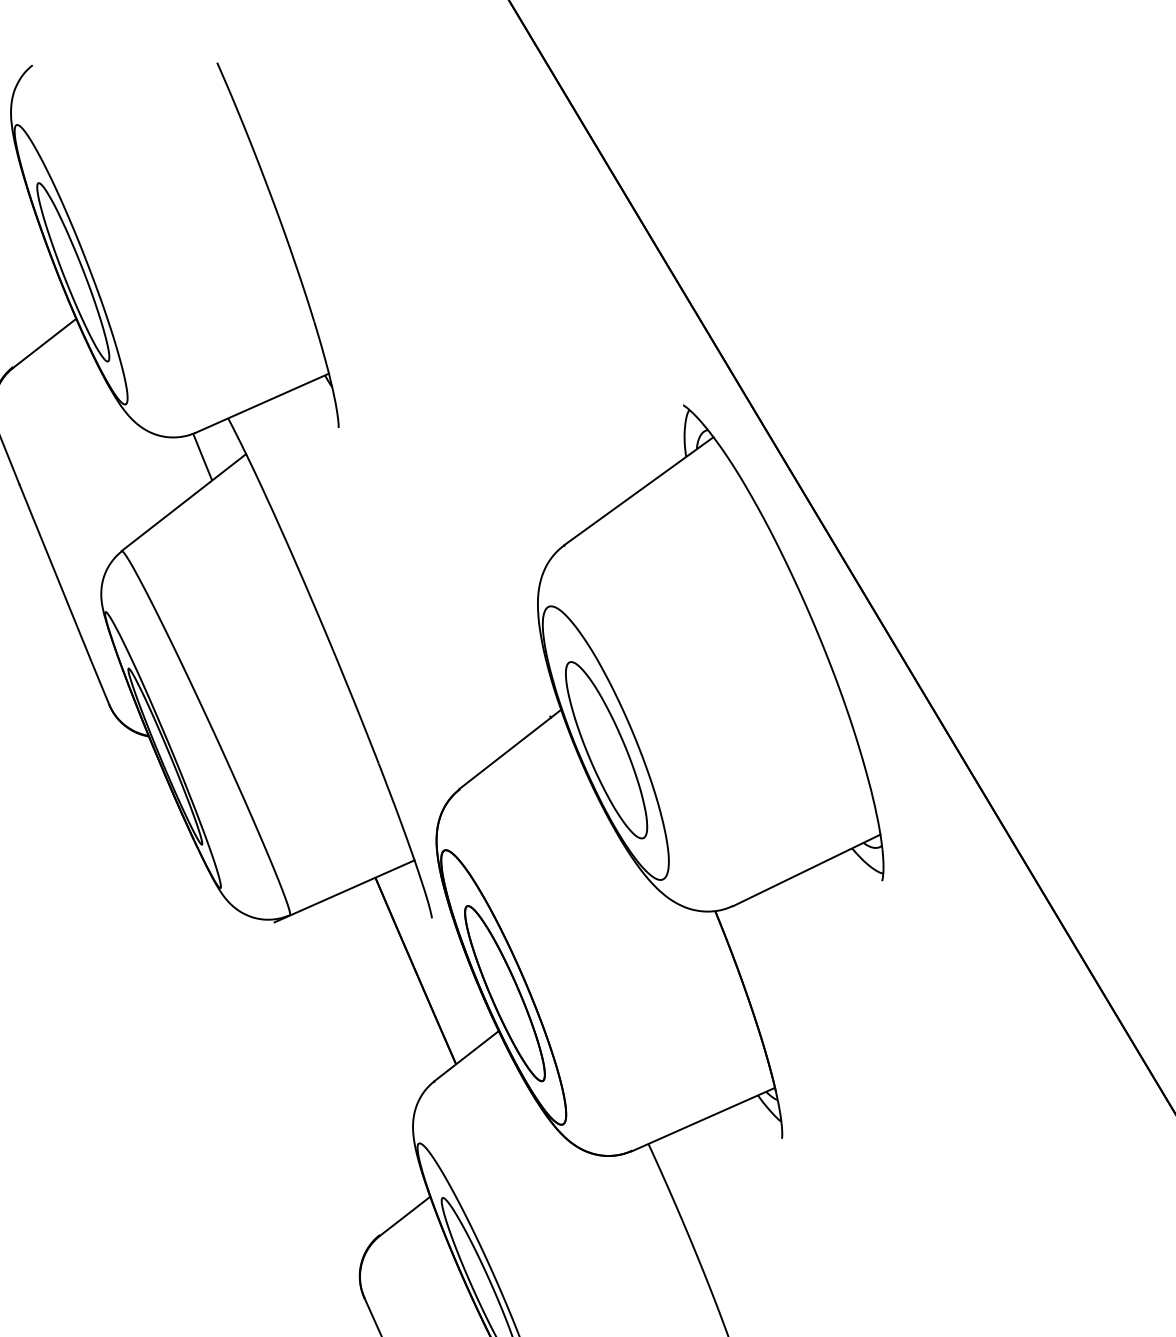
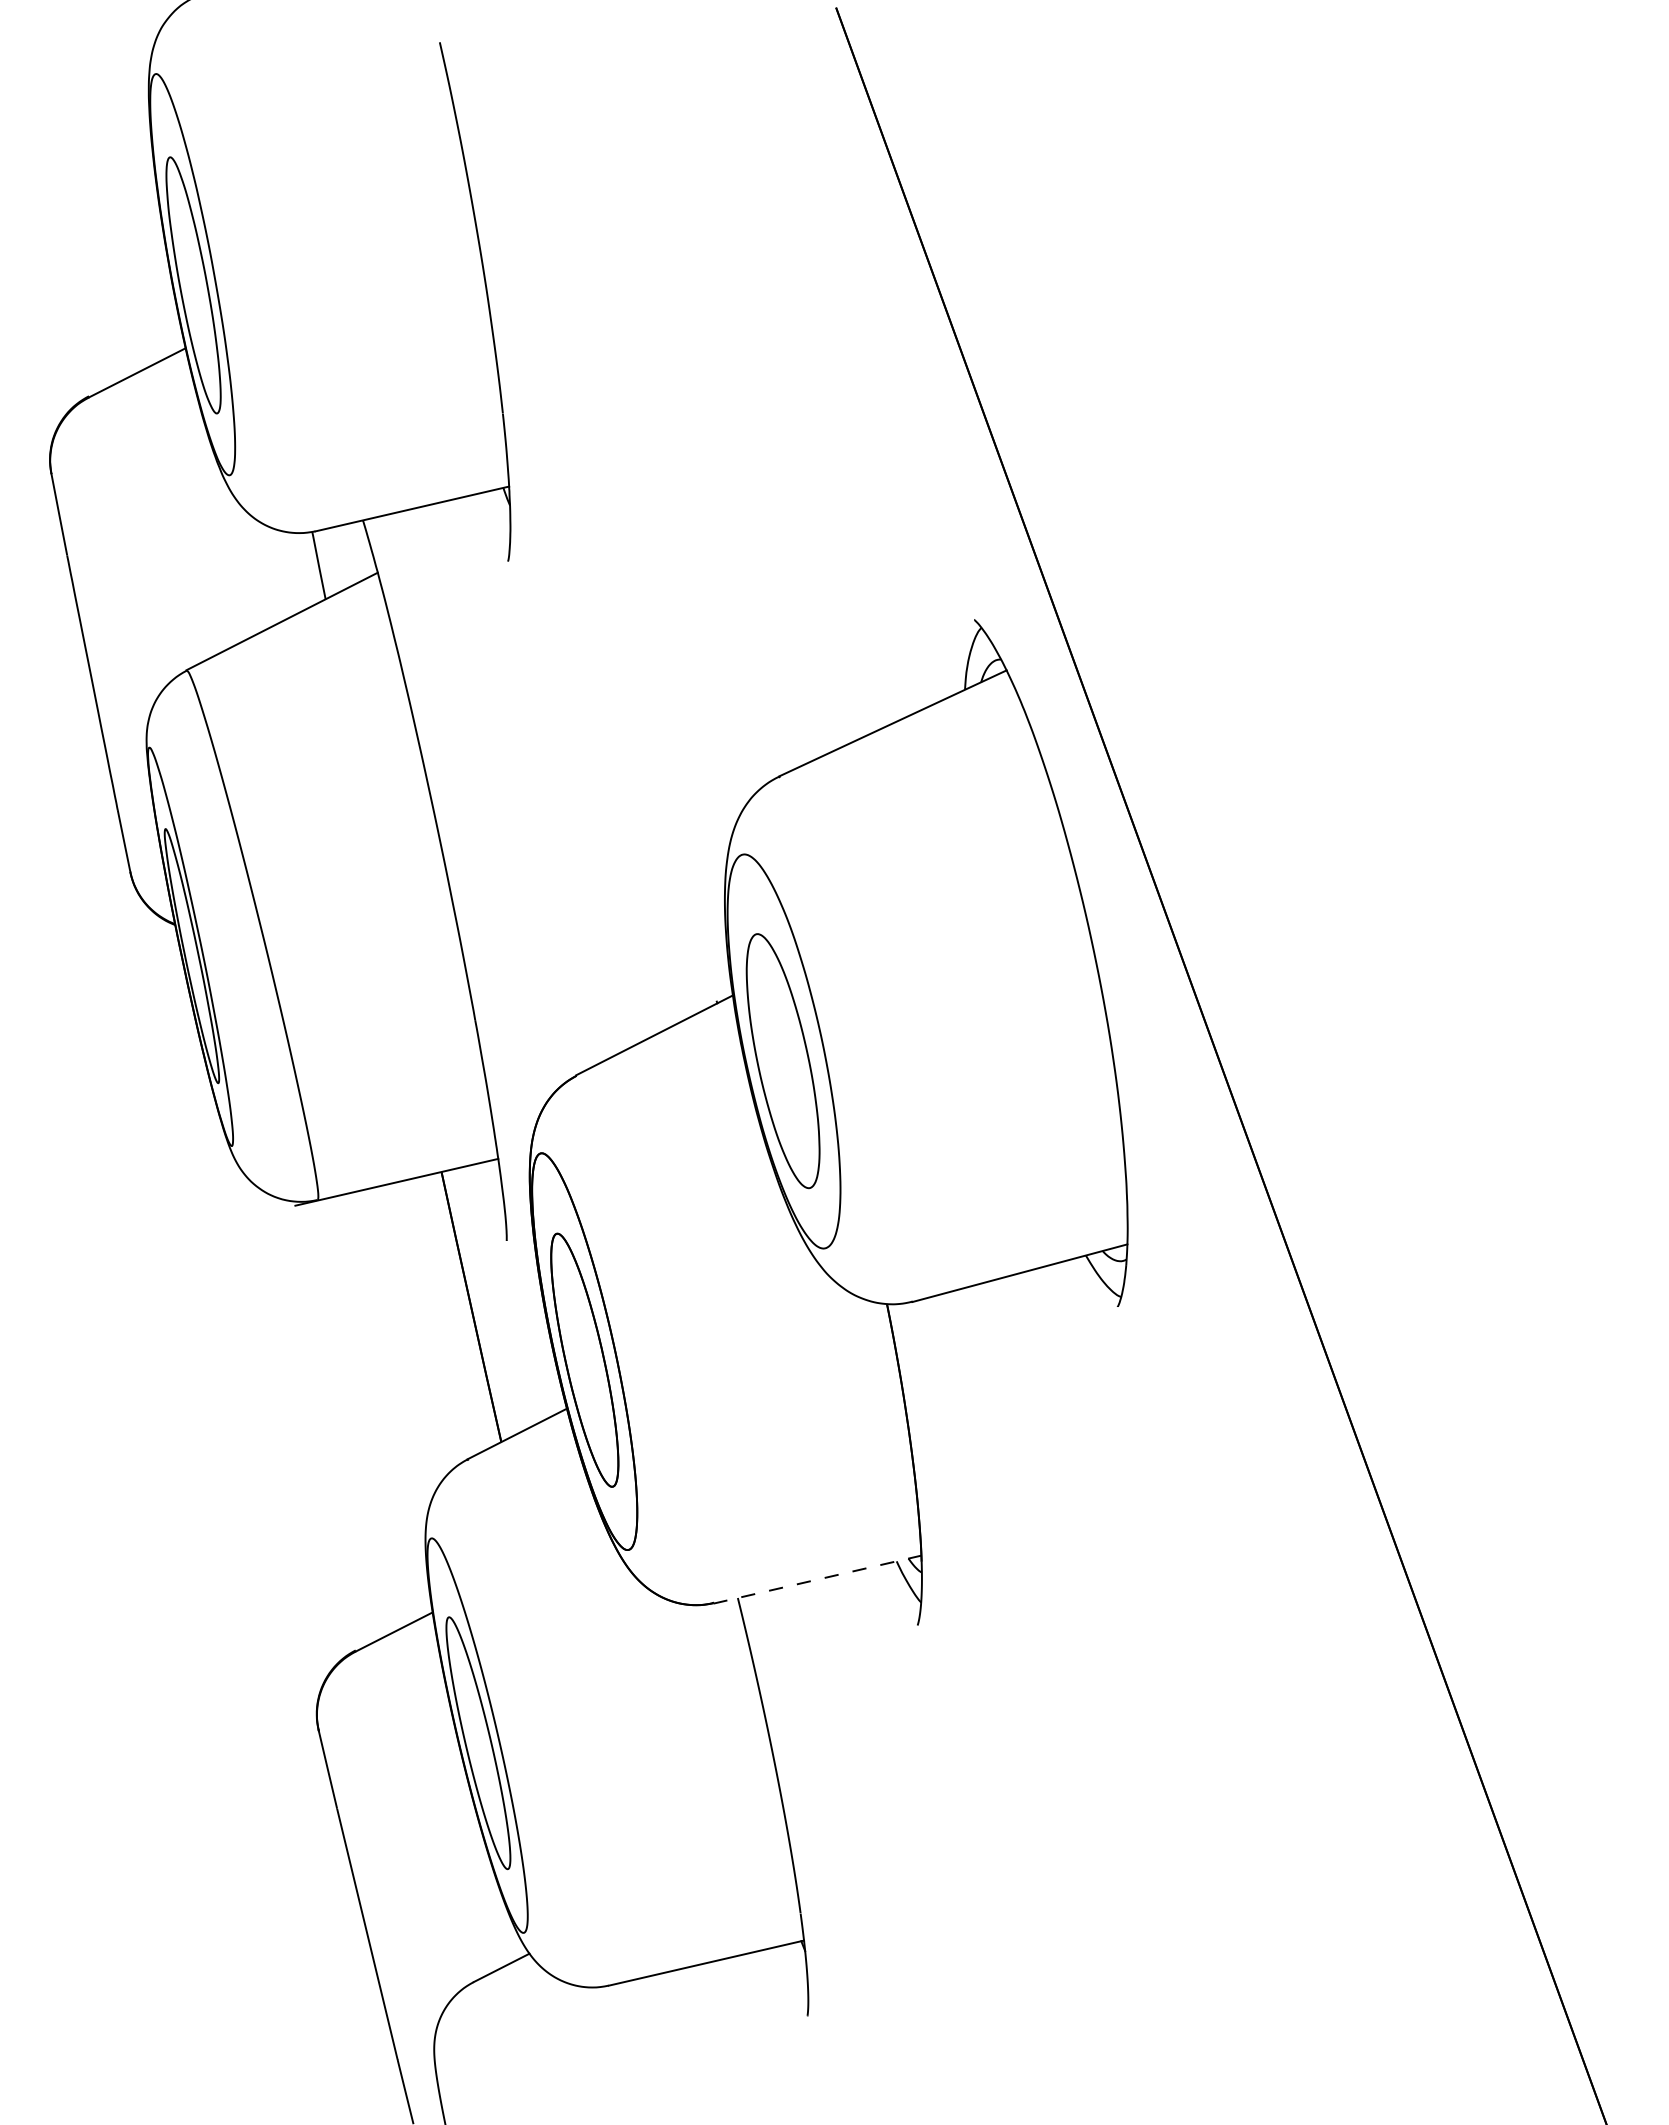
line: (703, 1119) -> (817, 1579), solid -> dashed

